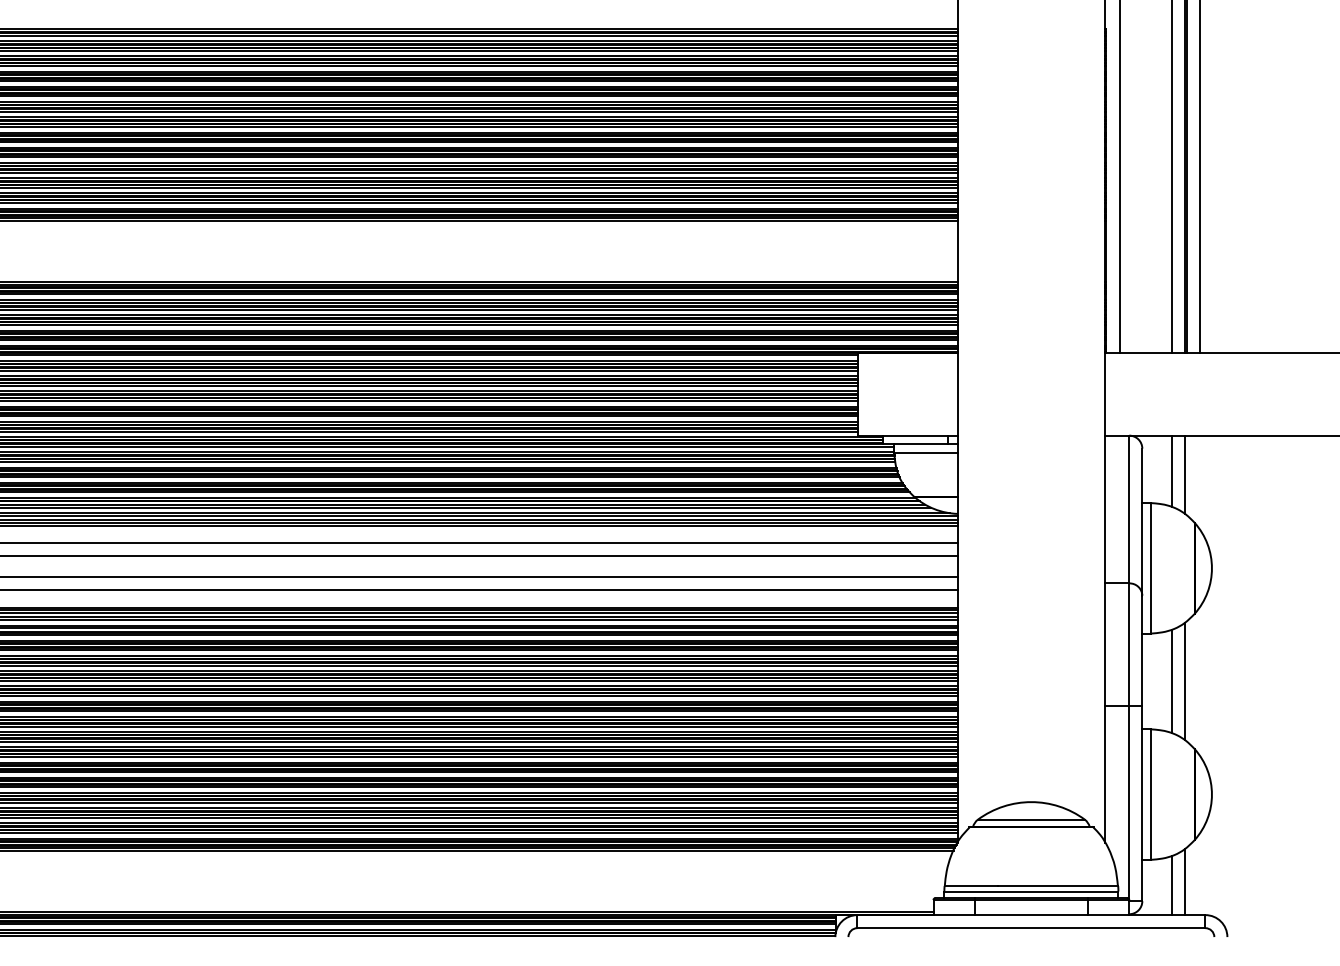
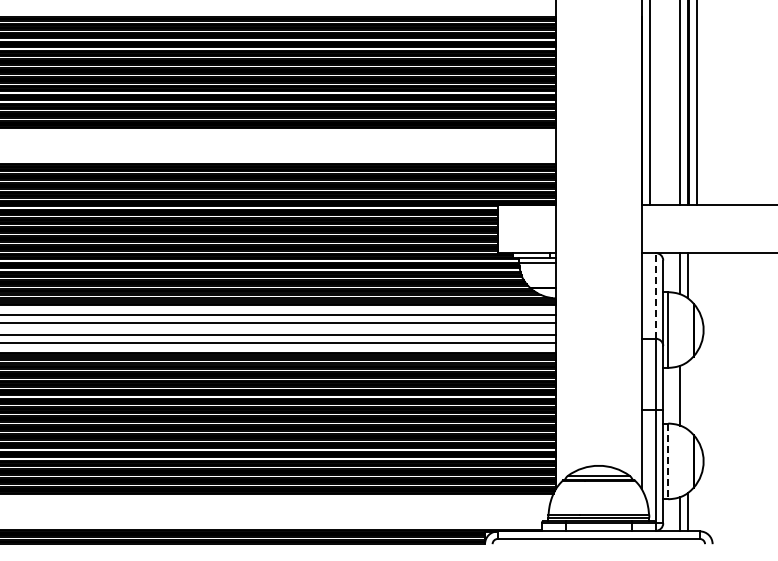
line: (1128, 508) -> (655, 295), solid -> dashed
line: (1184, 681) -> (687, 395), removed
line: (1151, 794) -> (668, 461), solid -> dashed

